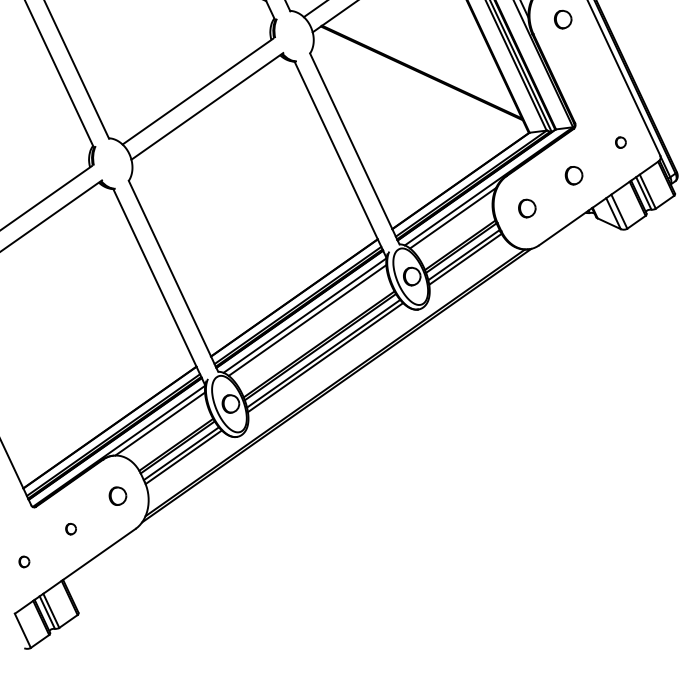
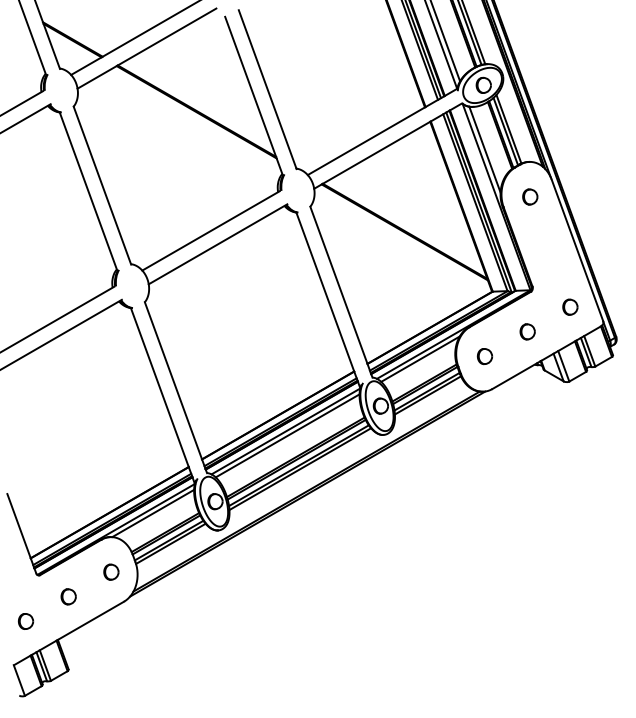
part: (620, 141) -> (570, 306), size x1.67
part: (70, 528) -> (68, 596), size x1.67
part: (23, 561) -> (25, 621), size x1.67

